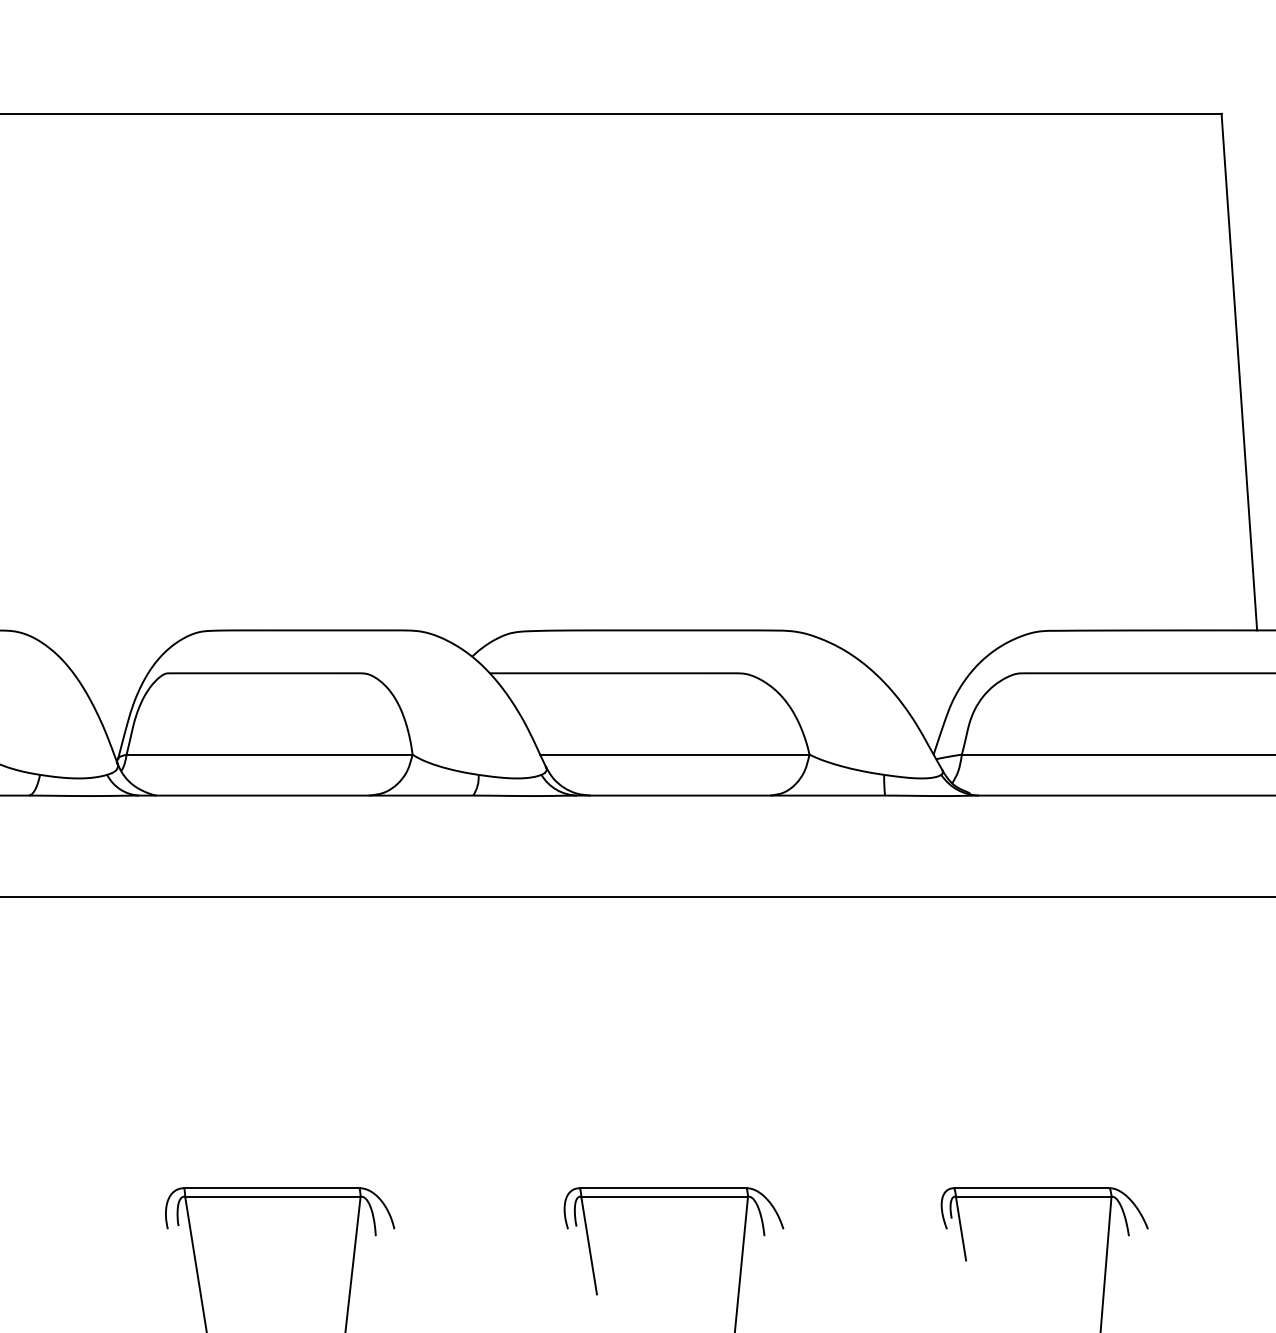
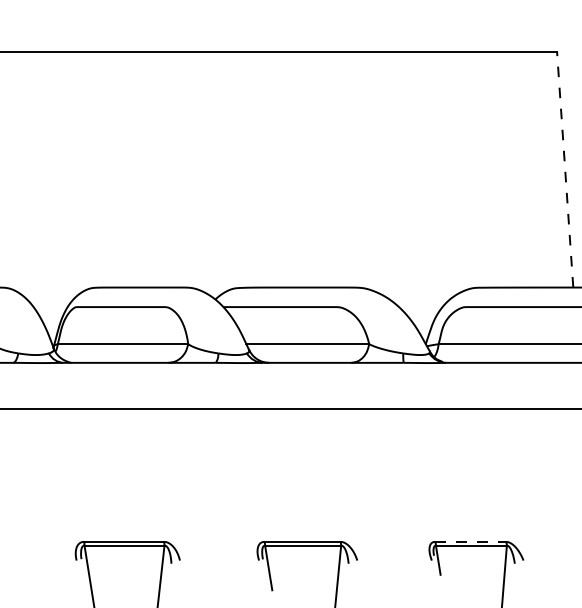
line: (1240, 371) -> (565, 169), solid -> dashed
line: (1033, 1187) -> (471, 541), solid -> dashed

